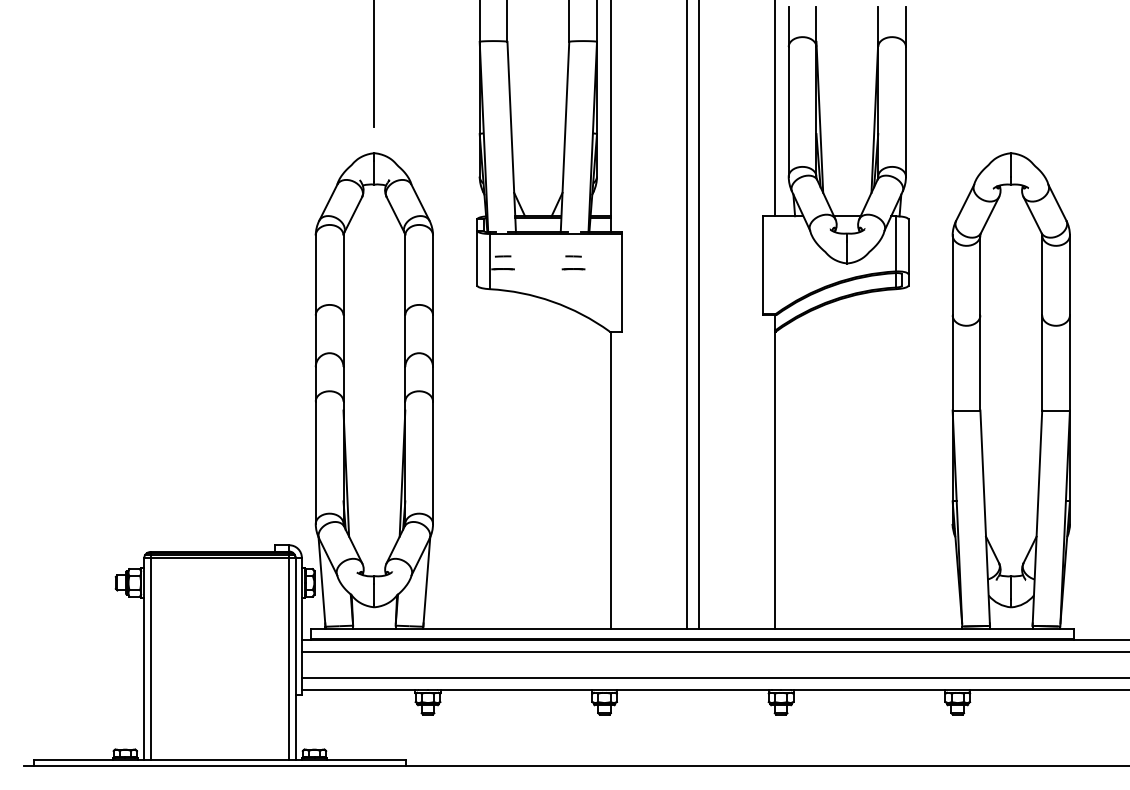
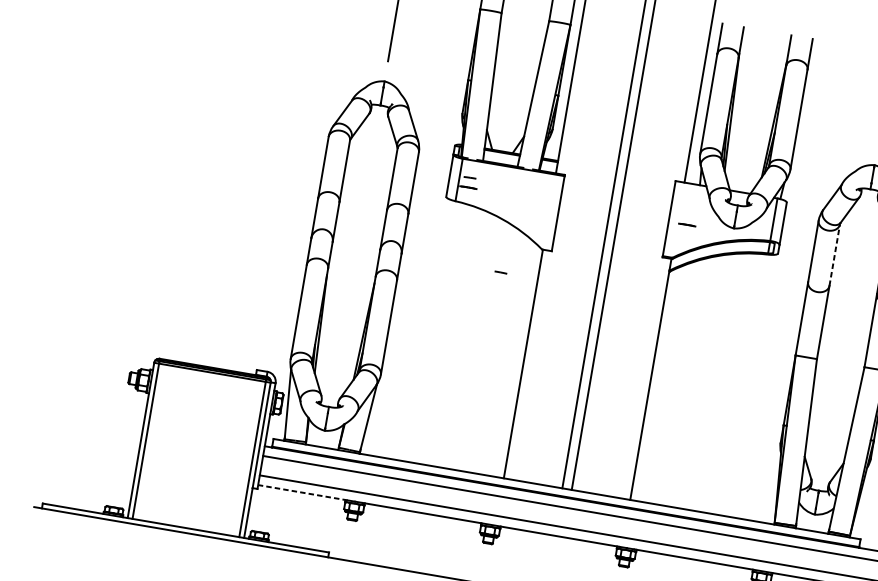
line: (573, 256) -> (500, 272), moved
line: (573, 269) -> (687, 225), moved
line: (980, 275) -> (834, 255), solid -> dashed
line: (359, 690) -> (302, 492), solid -> dashed

